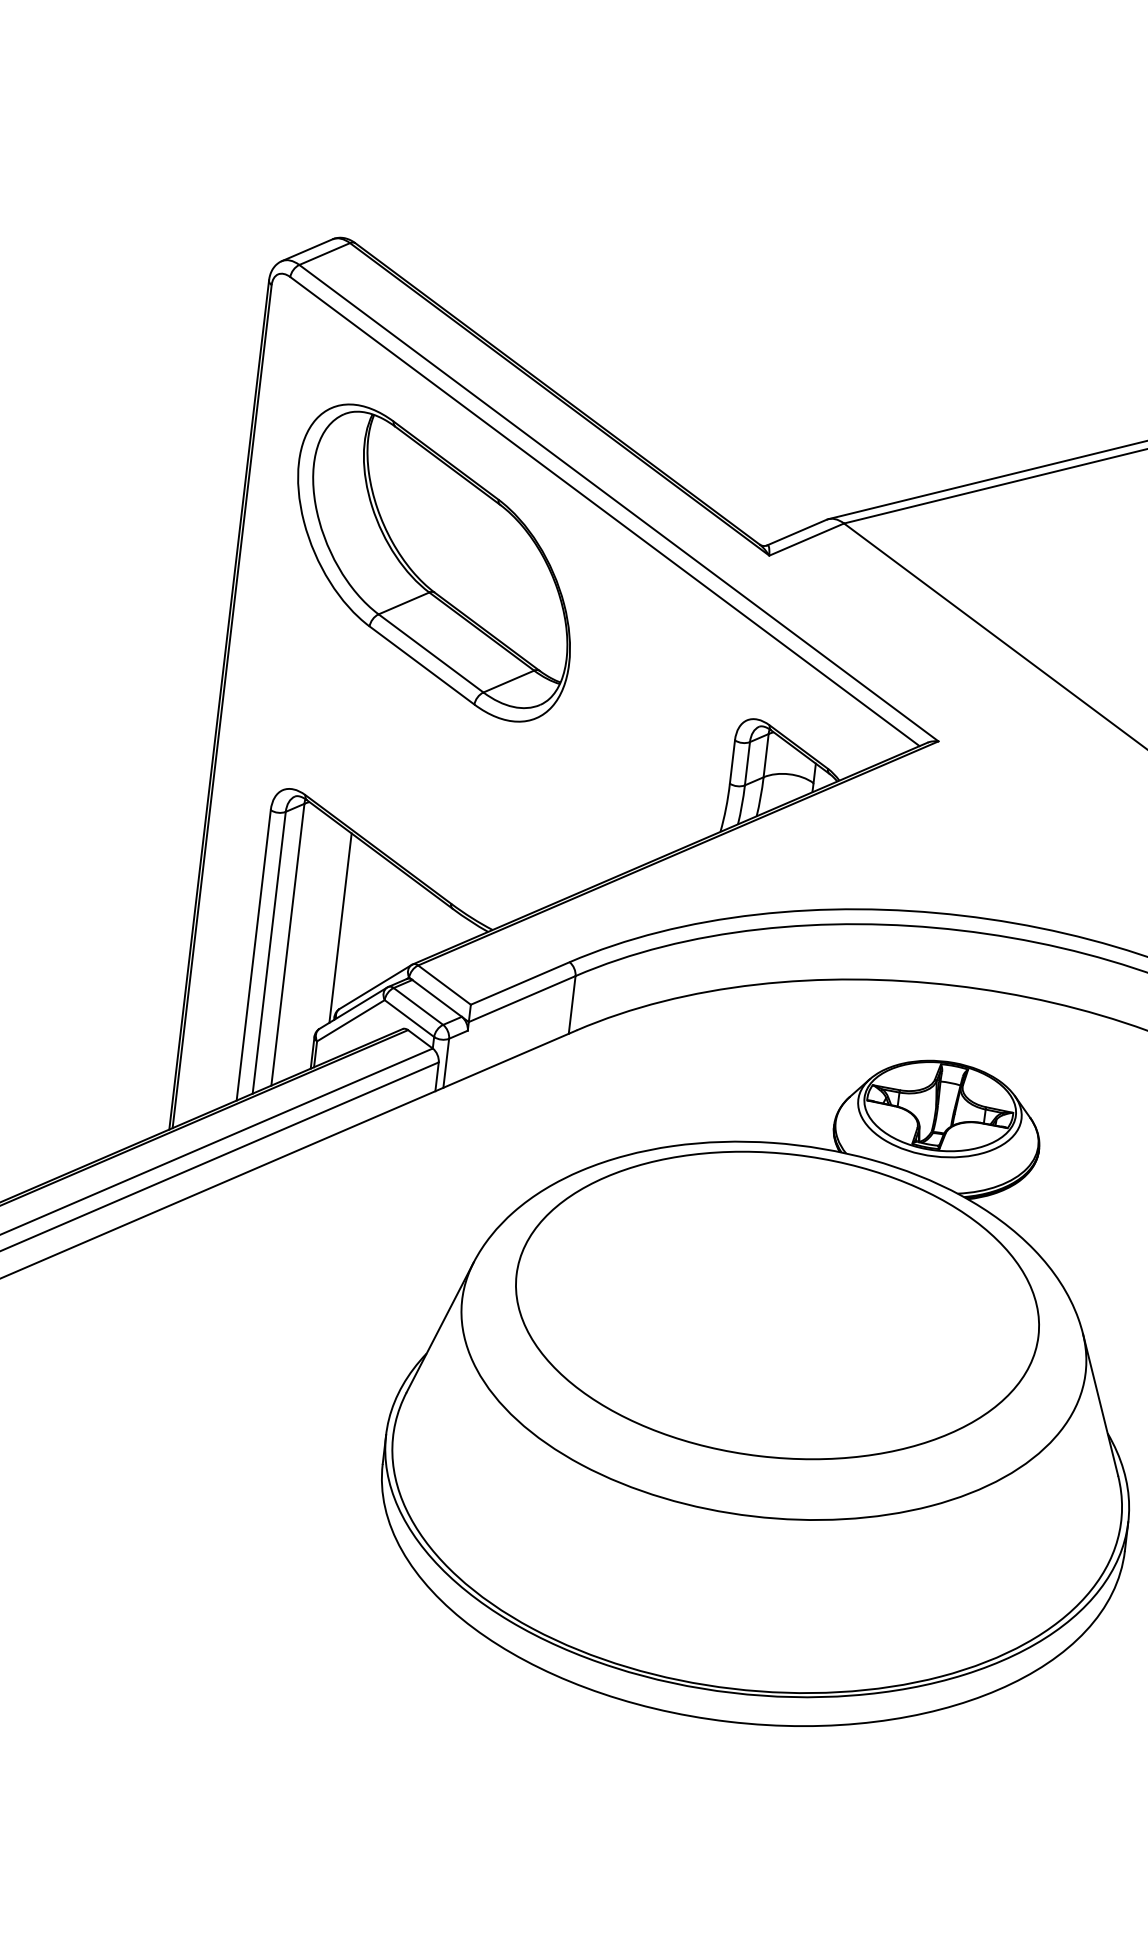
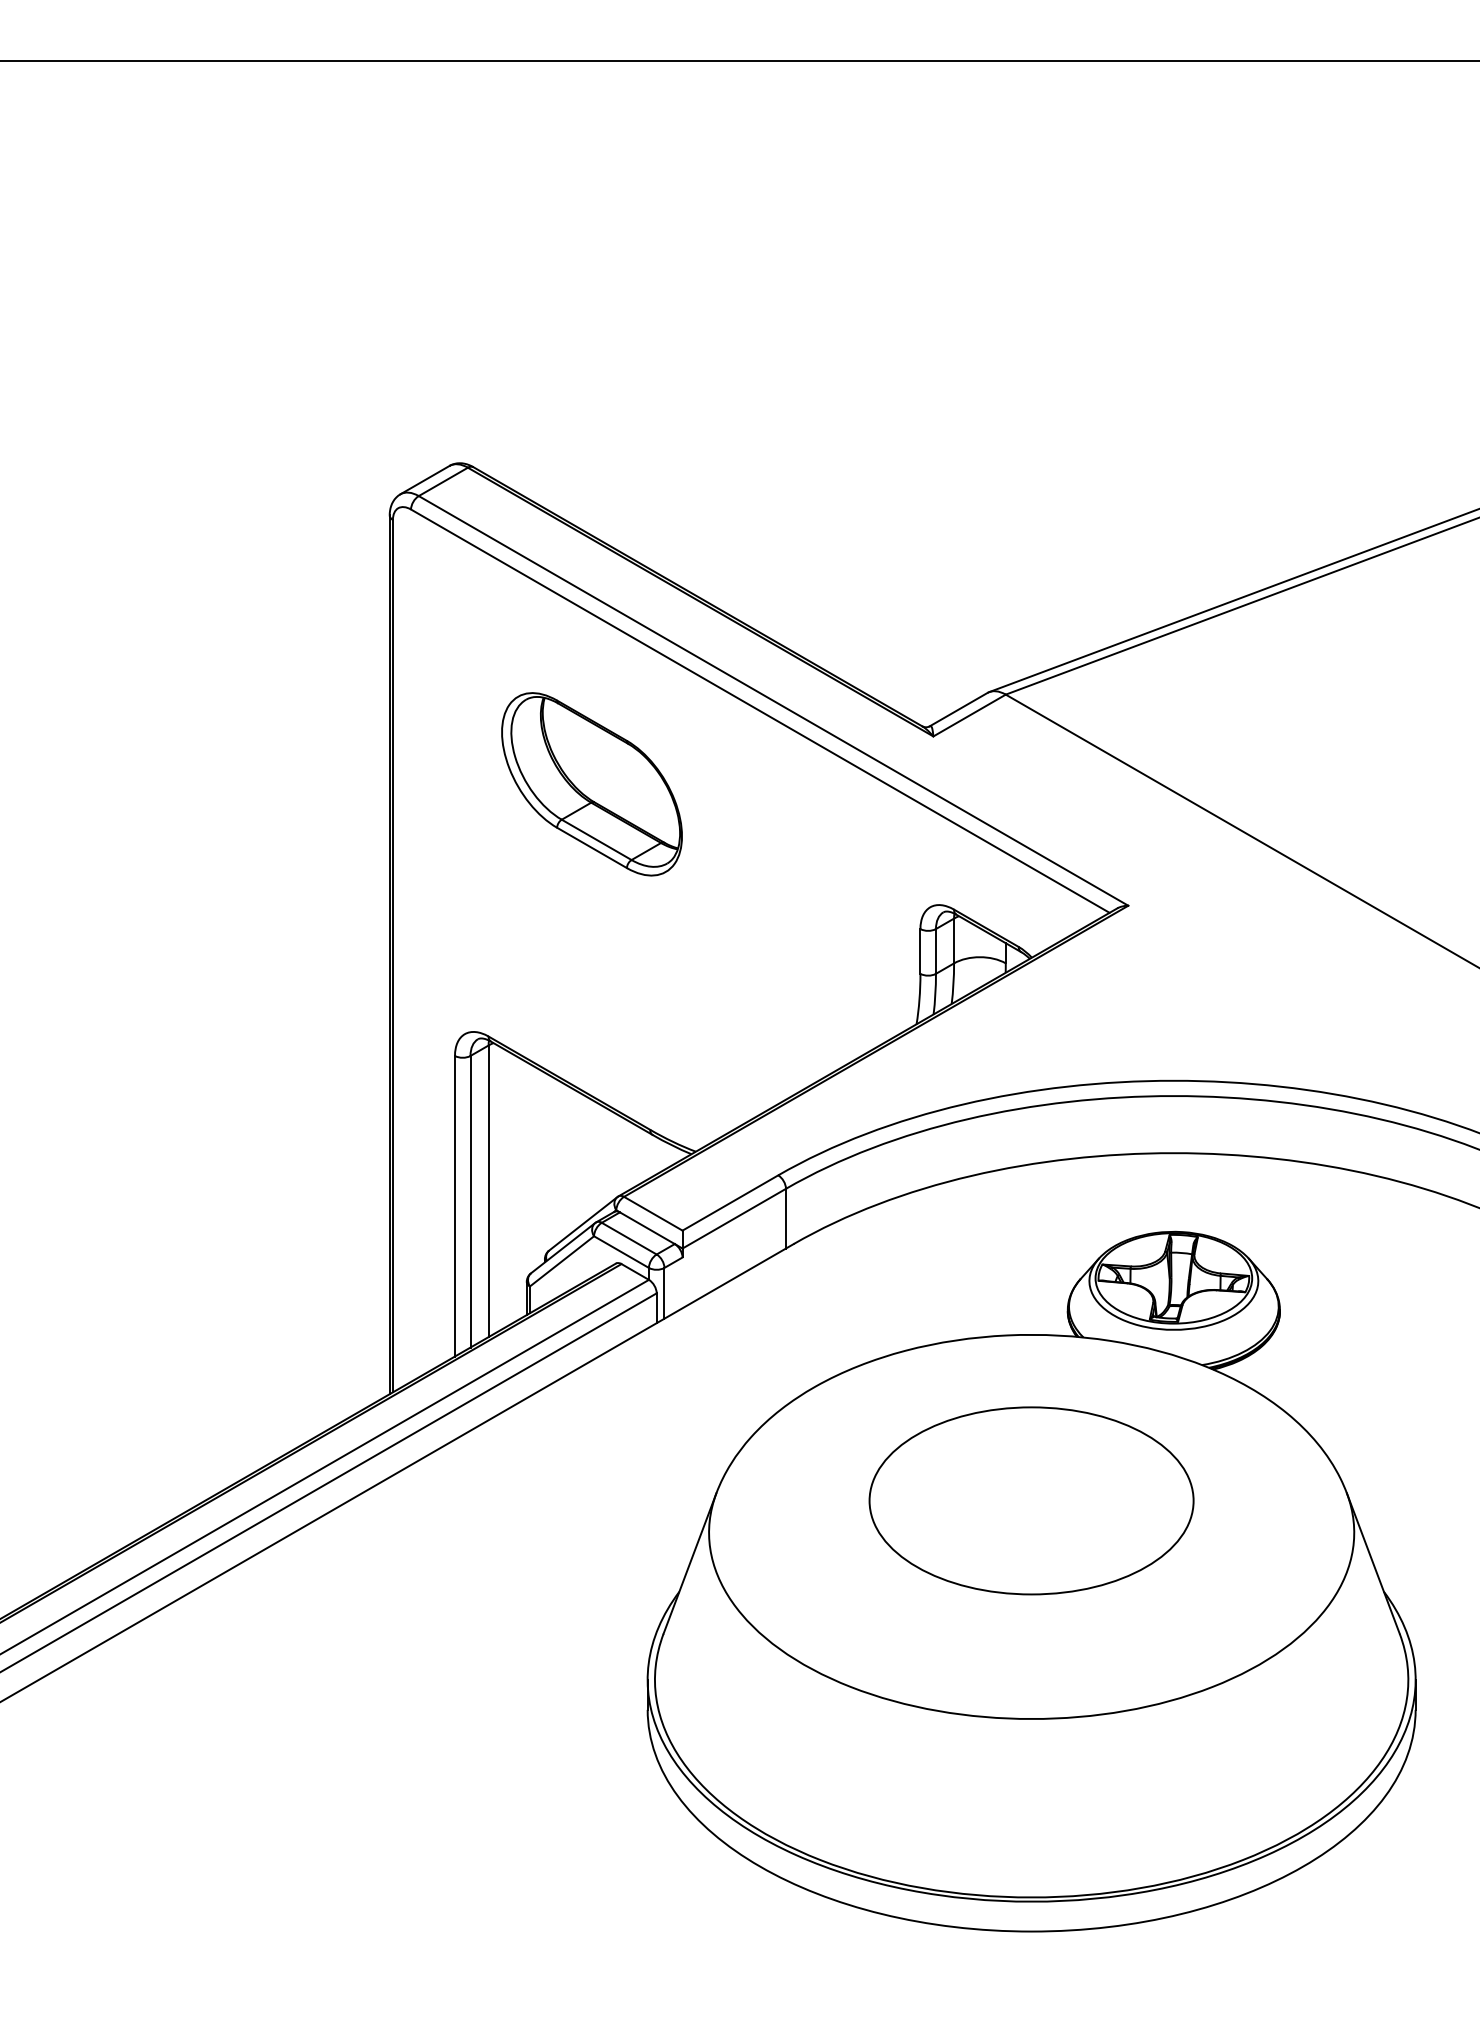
part: (433, 563) -> (591, 784), size x0.6
line: (340, 928) -> (540, 1168), removed
part: (777, 1305) -> (1031, 1500), size x0.6

